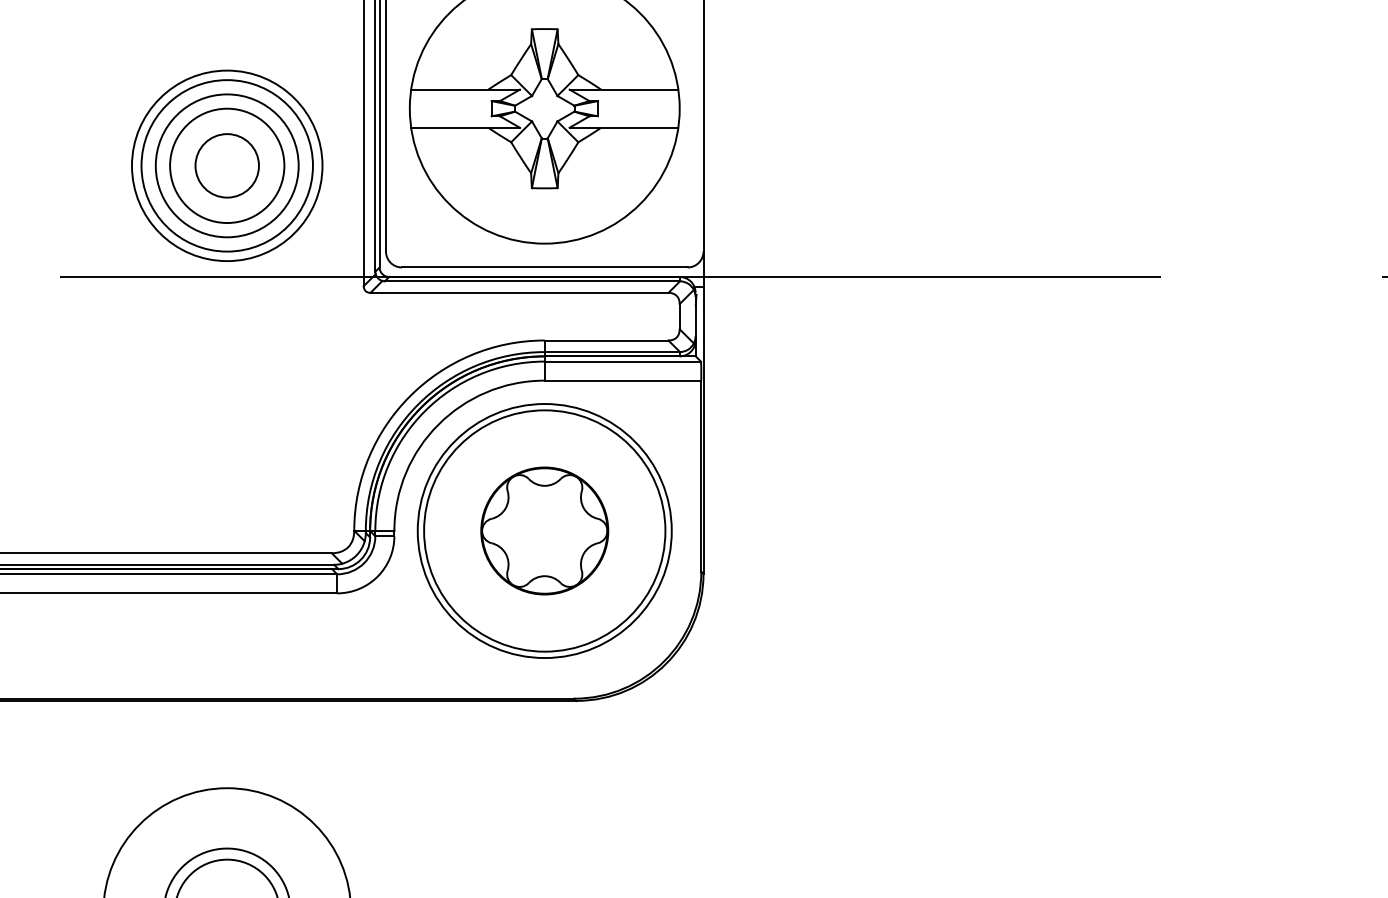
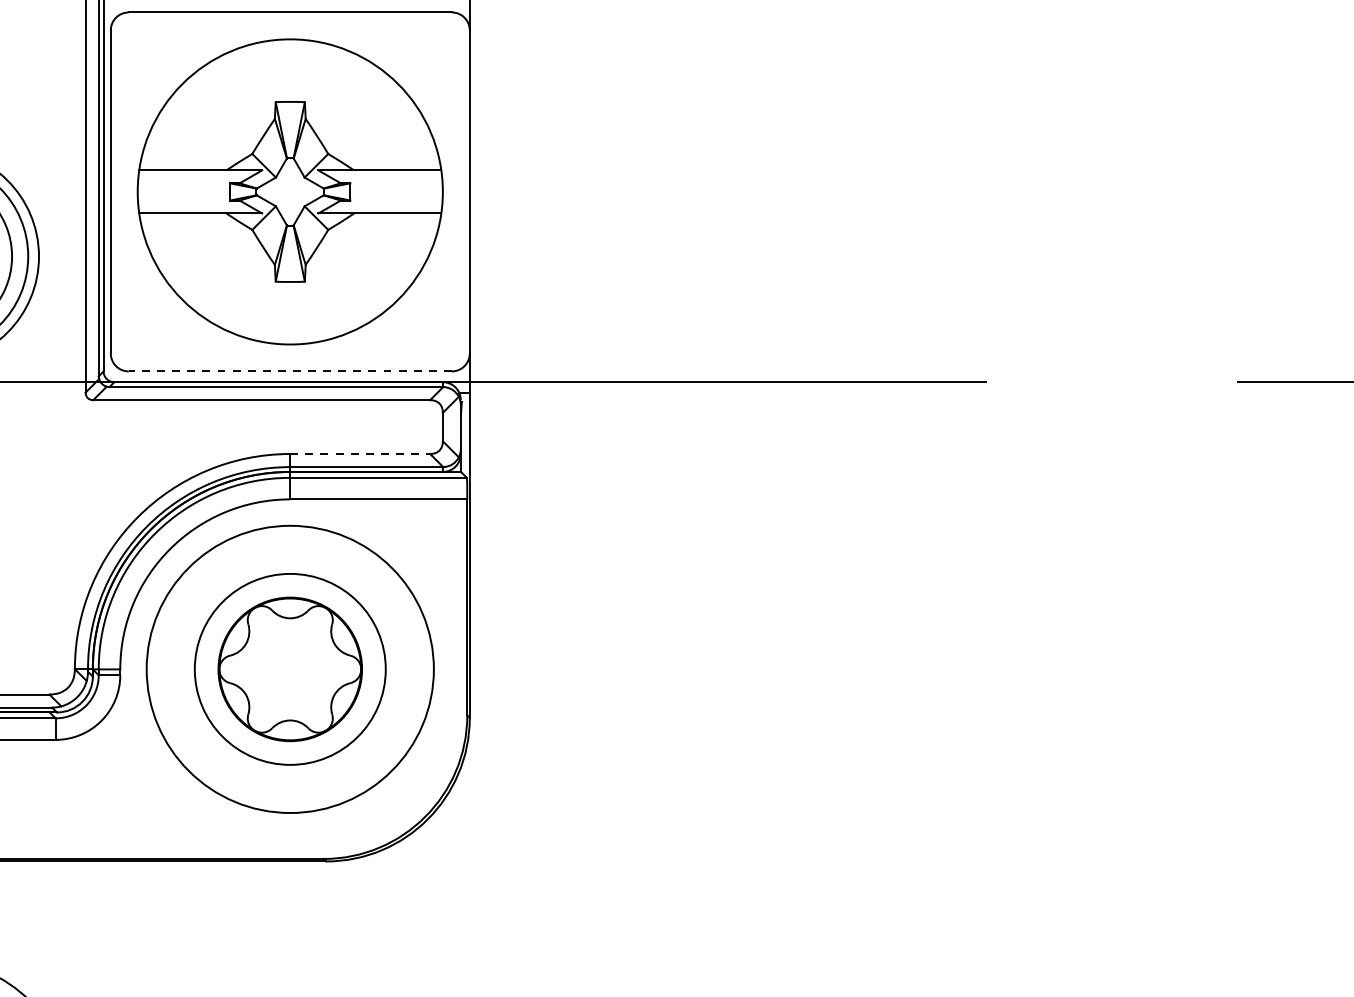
line: (544, 267) -> (289, 371), solid -> dashed
line: (606, 340) -> (360, 453), solid -> dashed
circle: (544, 530) -> (289, 668), size x0.7

